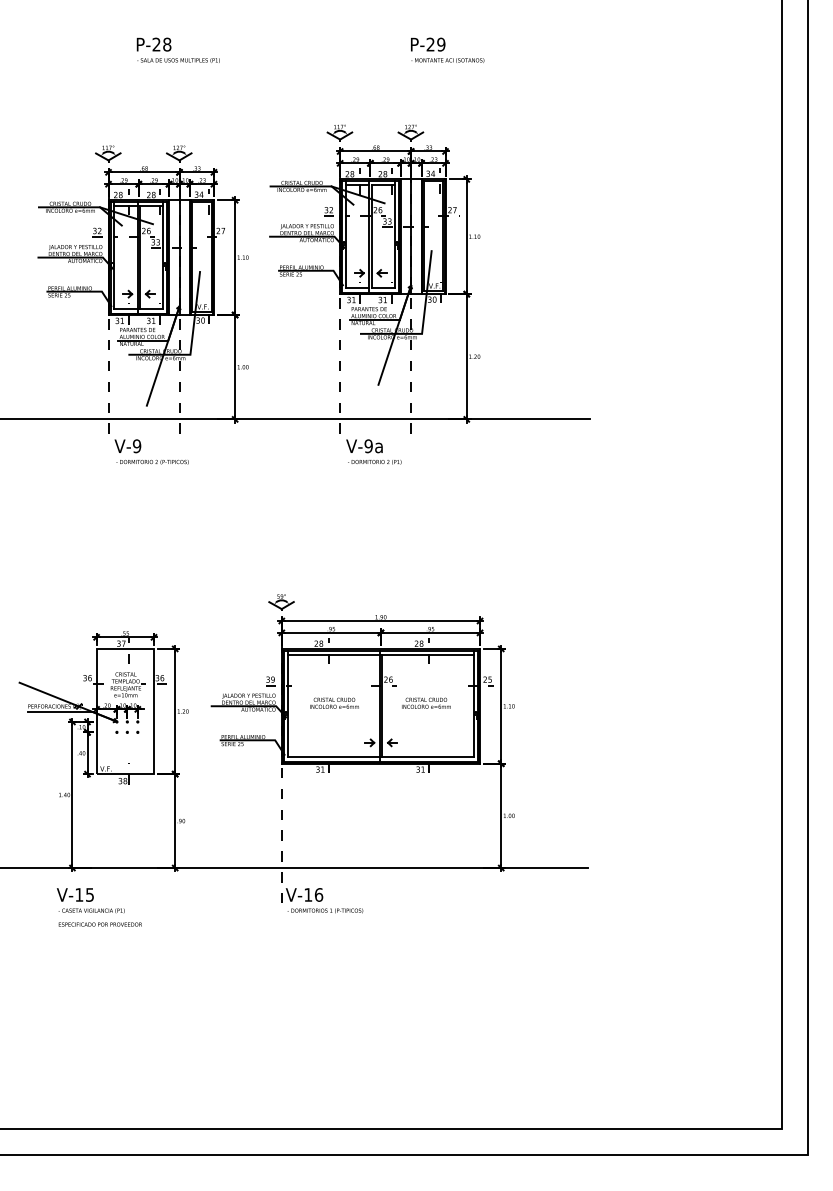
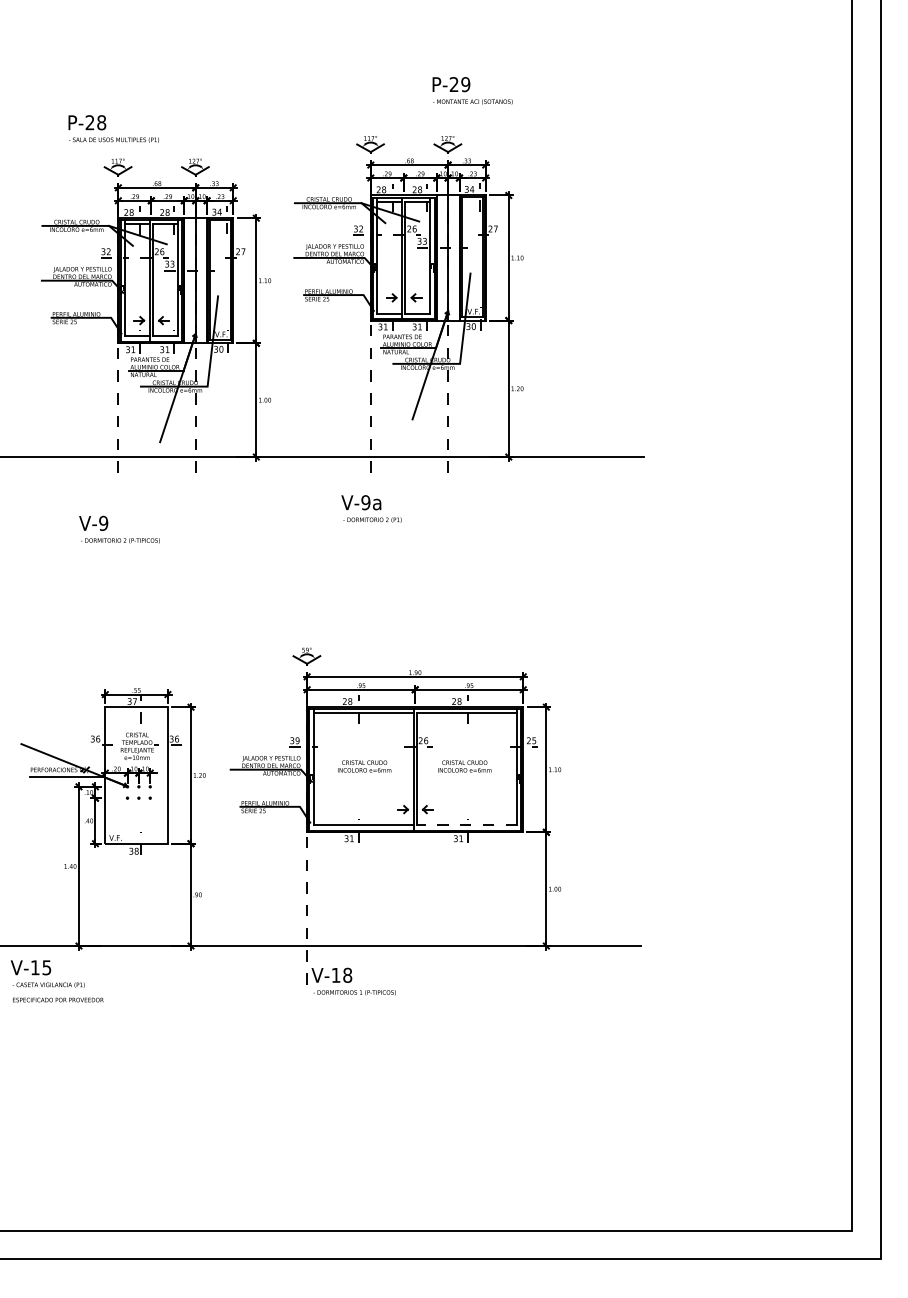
text: (177, 49) -> (112, 128), moved
text: (447, 49) -> (472, 89), moved
text: (151, 451) -> (119, 529), moved
text: (373, 451) -> (371, 508), moved
line: (427, 757) -> (465, 825), solid -> dashed
text: (318, 894) -> (347, 974), V-16 -> V-18
text: (99, 907) -> (57, 981), moved

